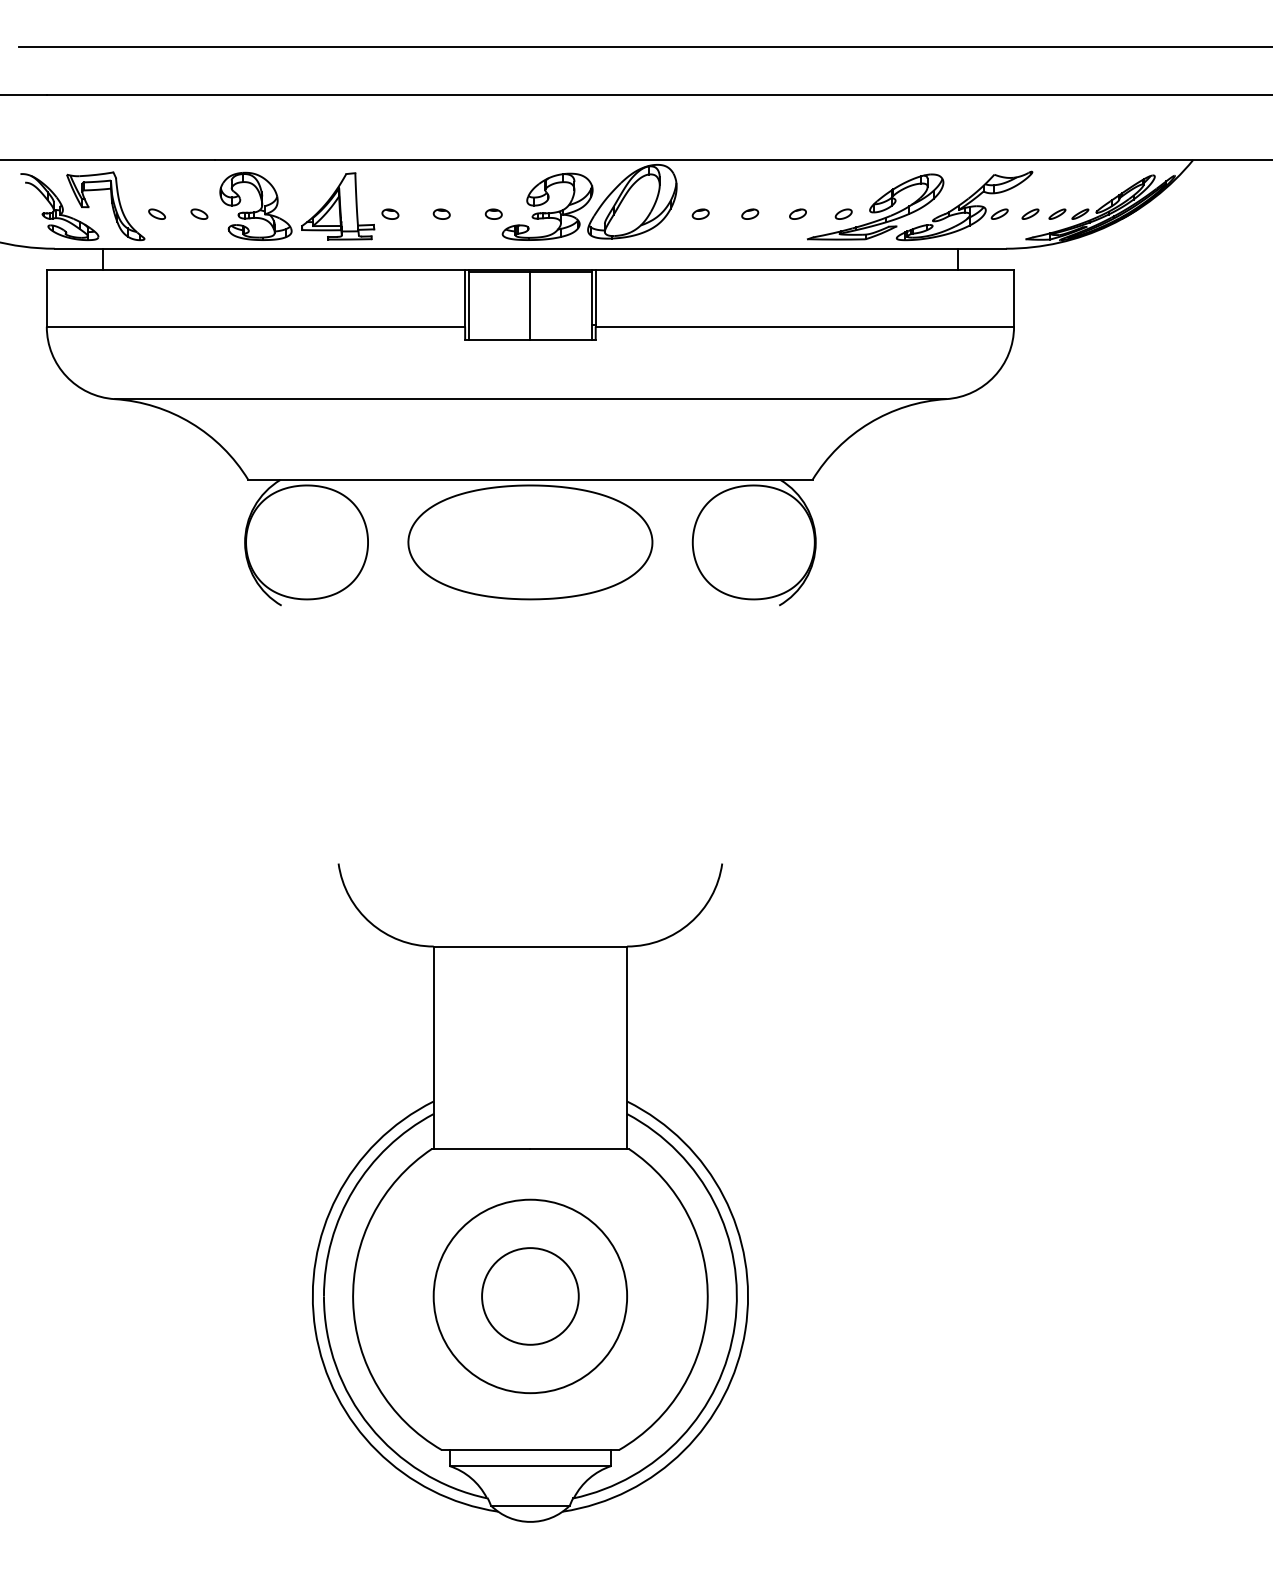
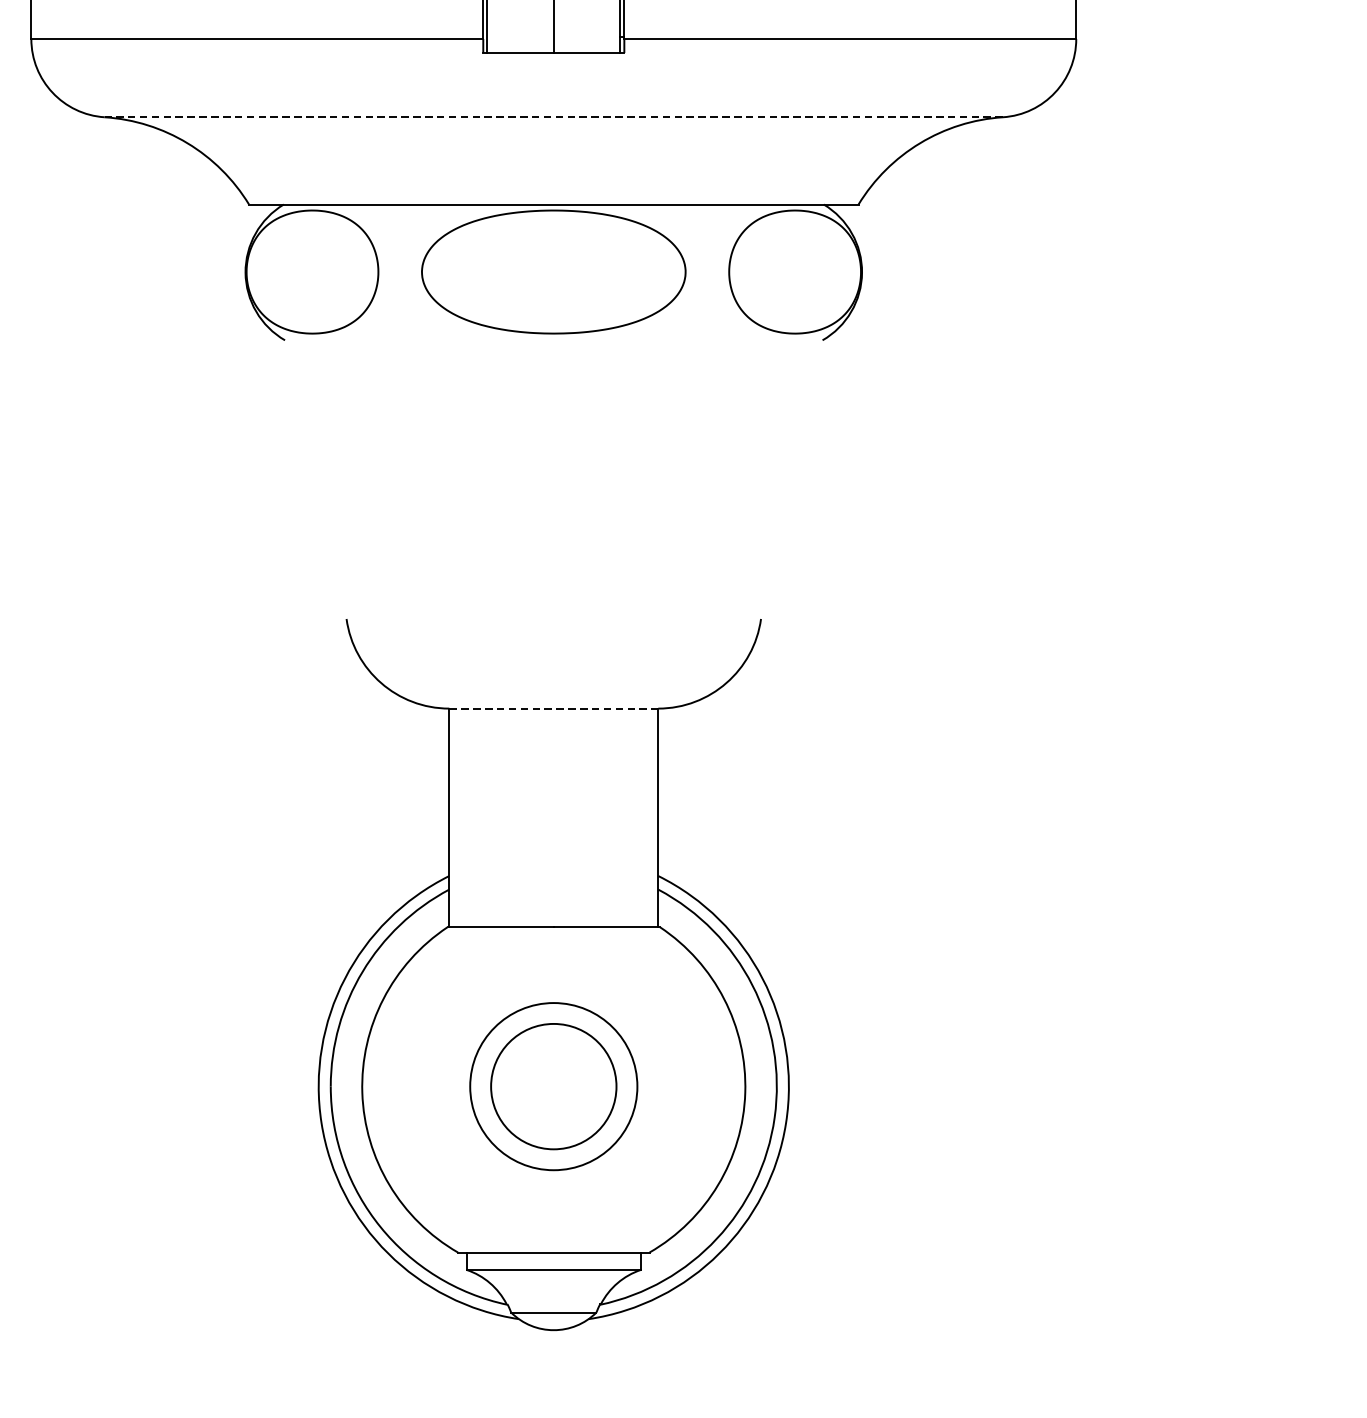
line: (530, 399) -> (553, 117), solid -> dashed
line: (530, 946) -> (553, 708), solid -> dashed
circle: (530, 1296) -> (553, 1086), size x0.6
circle: (530, 1296) -> (553, 1086), size x1.6

